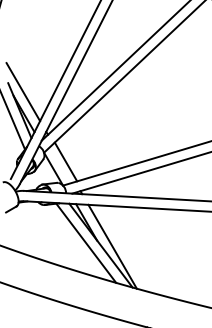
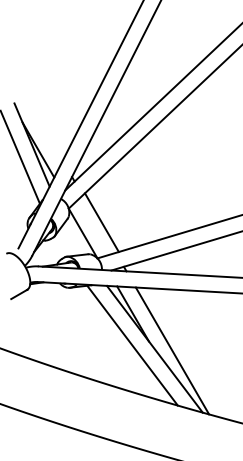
line: (23, 92) -> (37, 117), removed

